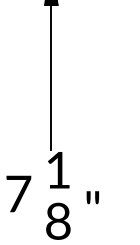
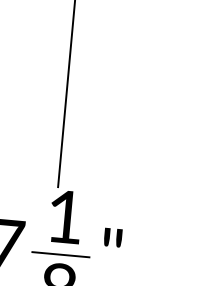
line: (57, 196) -> (60, 254), added
text: (92, 197) -> (112, 237), moved

